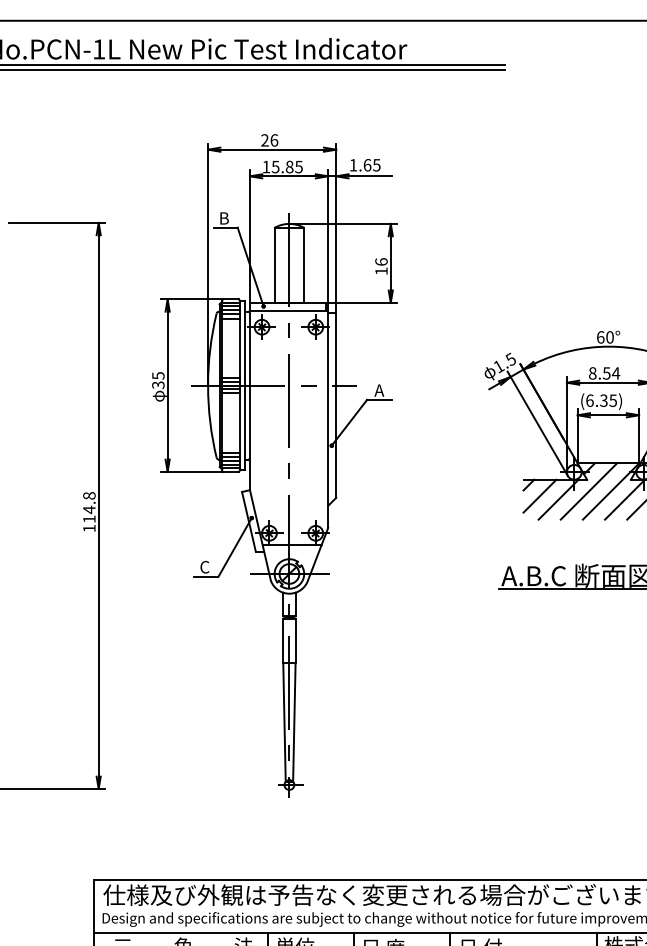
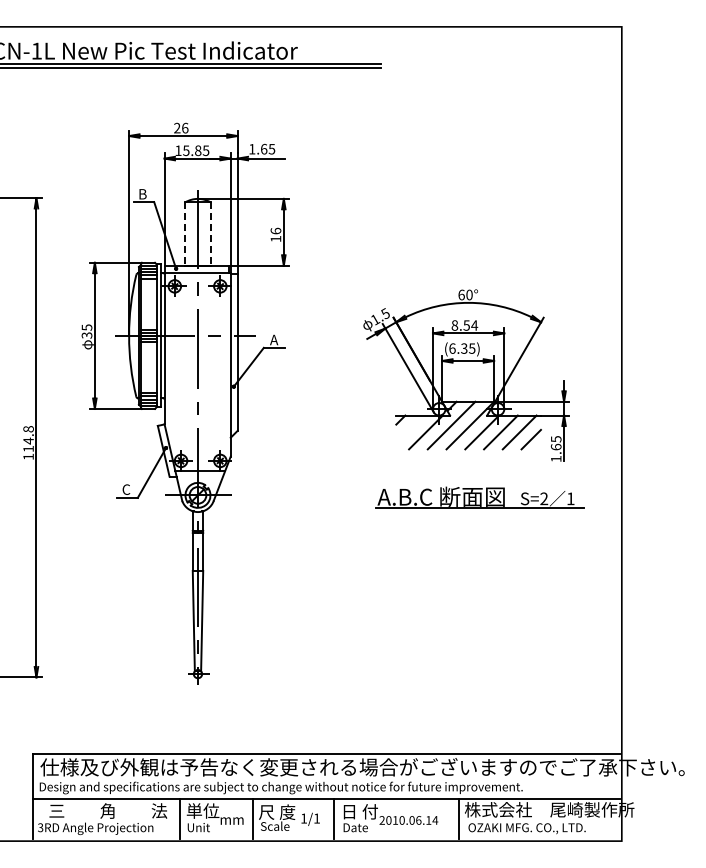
line: (274, 264) -> (185, 233), solid -> dashed
line: (304, 264) -> (210, 233), solid -> dashed
line: (540, 496) -> (410, 429), removed

